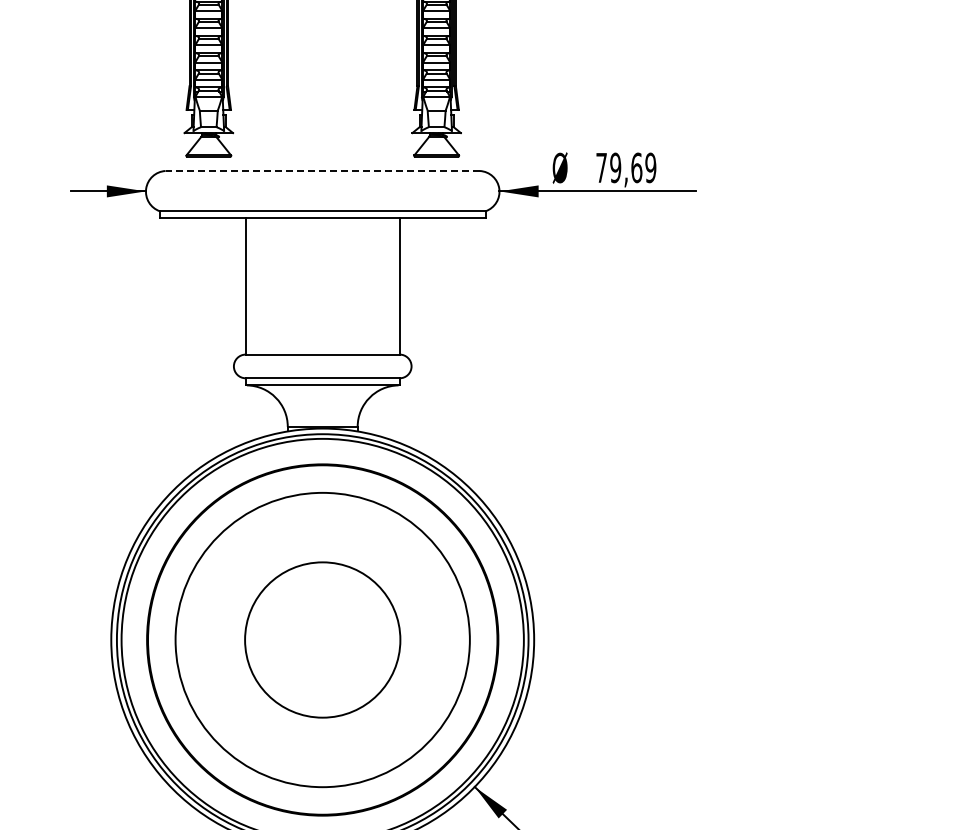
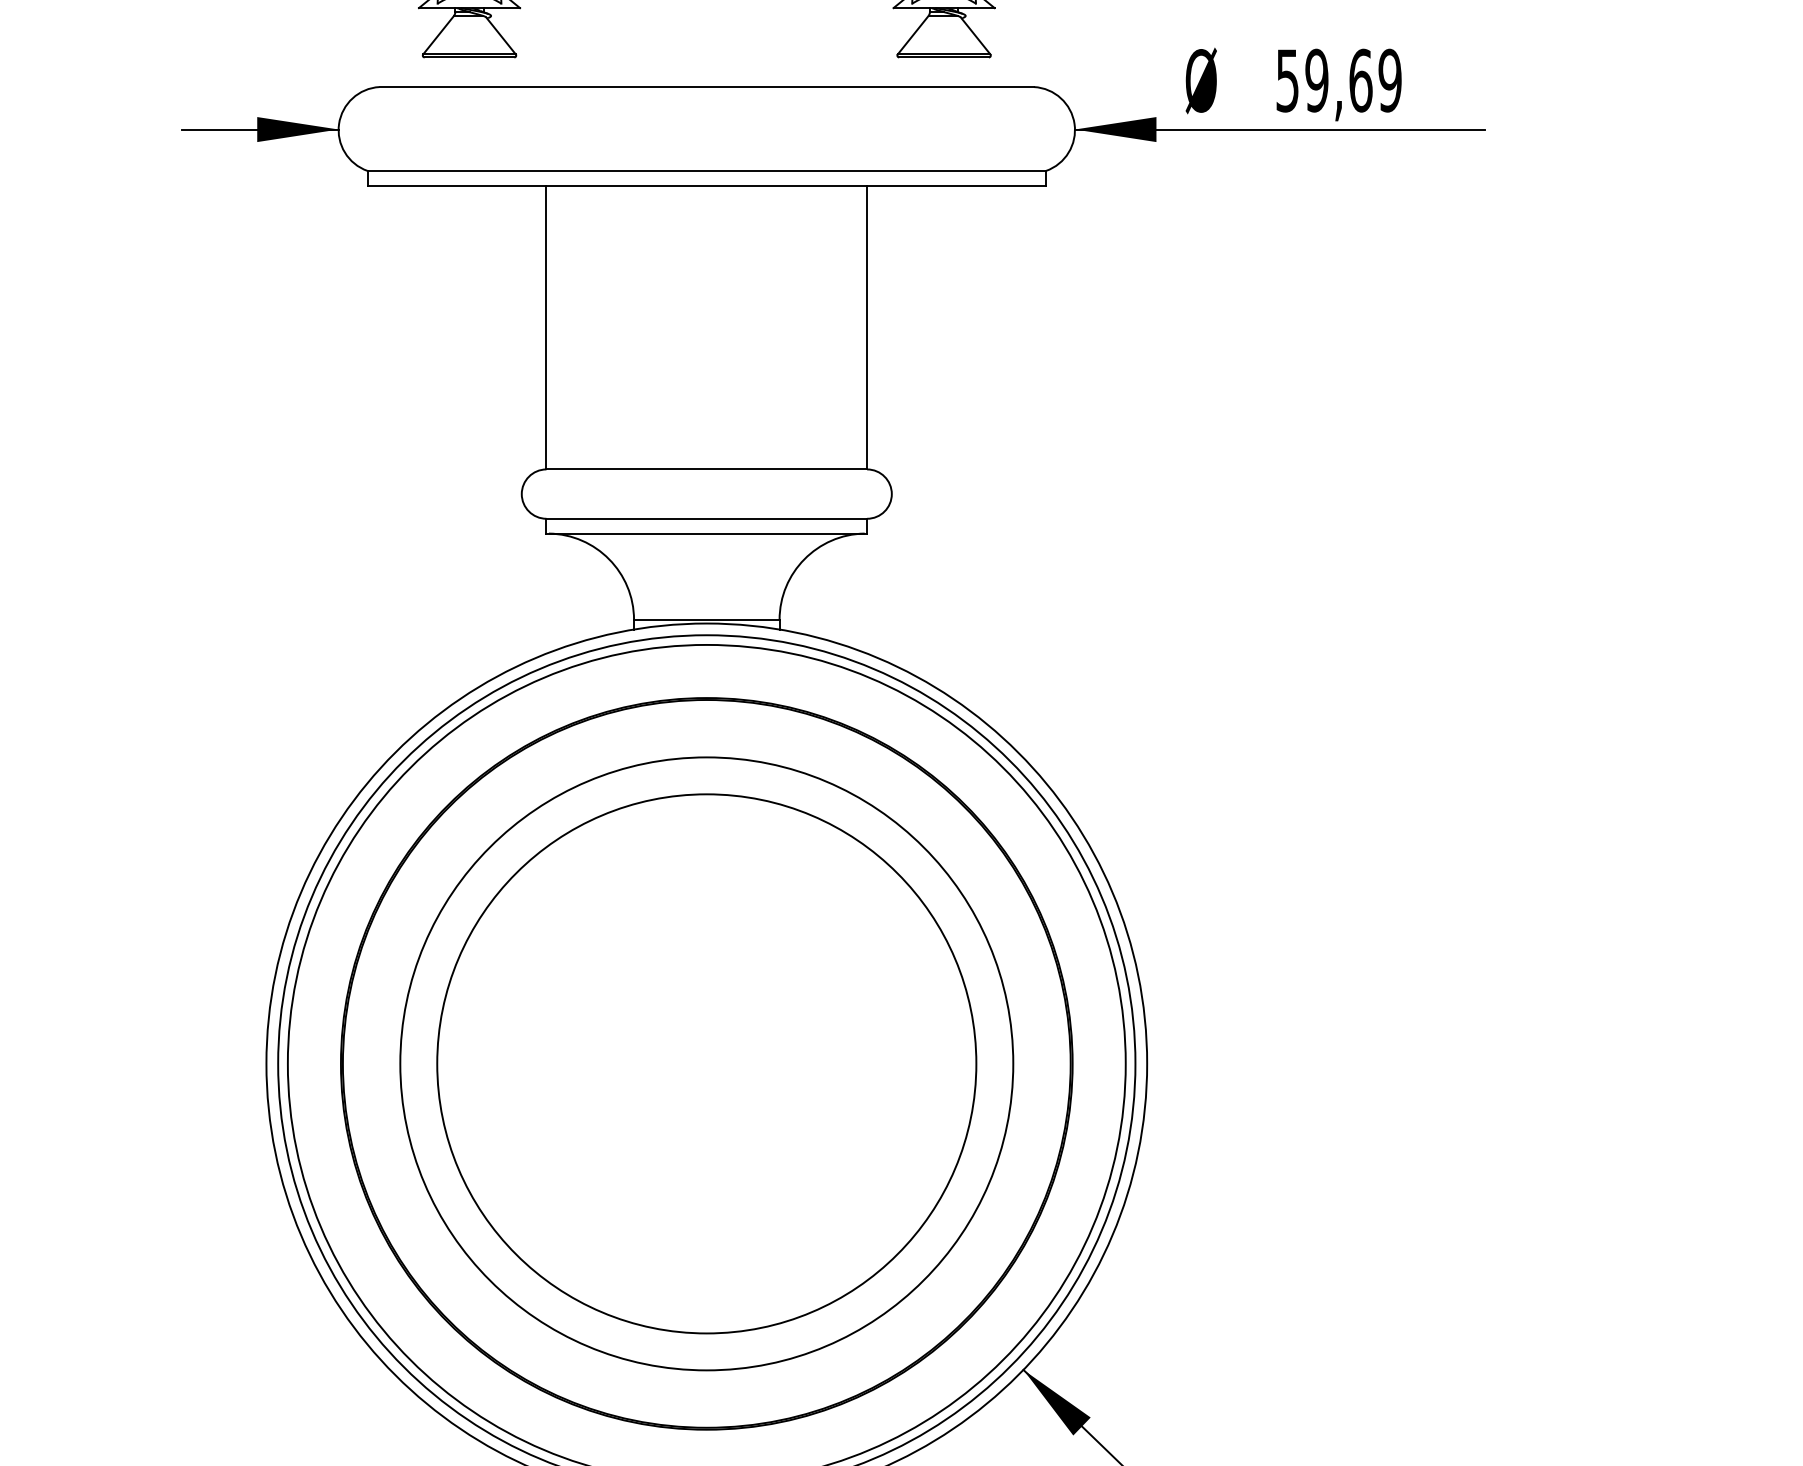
text: (601, 168) -> (1287, 81), 79,69 -> 59,69
line: (322, 171) -> (706, 88), dashed -> solid
circle: (322, 639) -> (706, 1062), size x1.67

